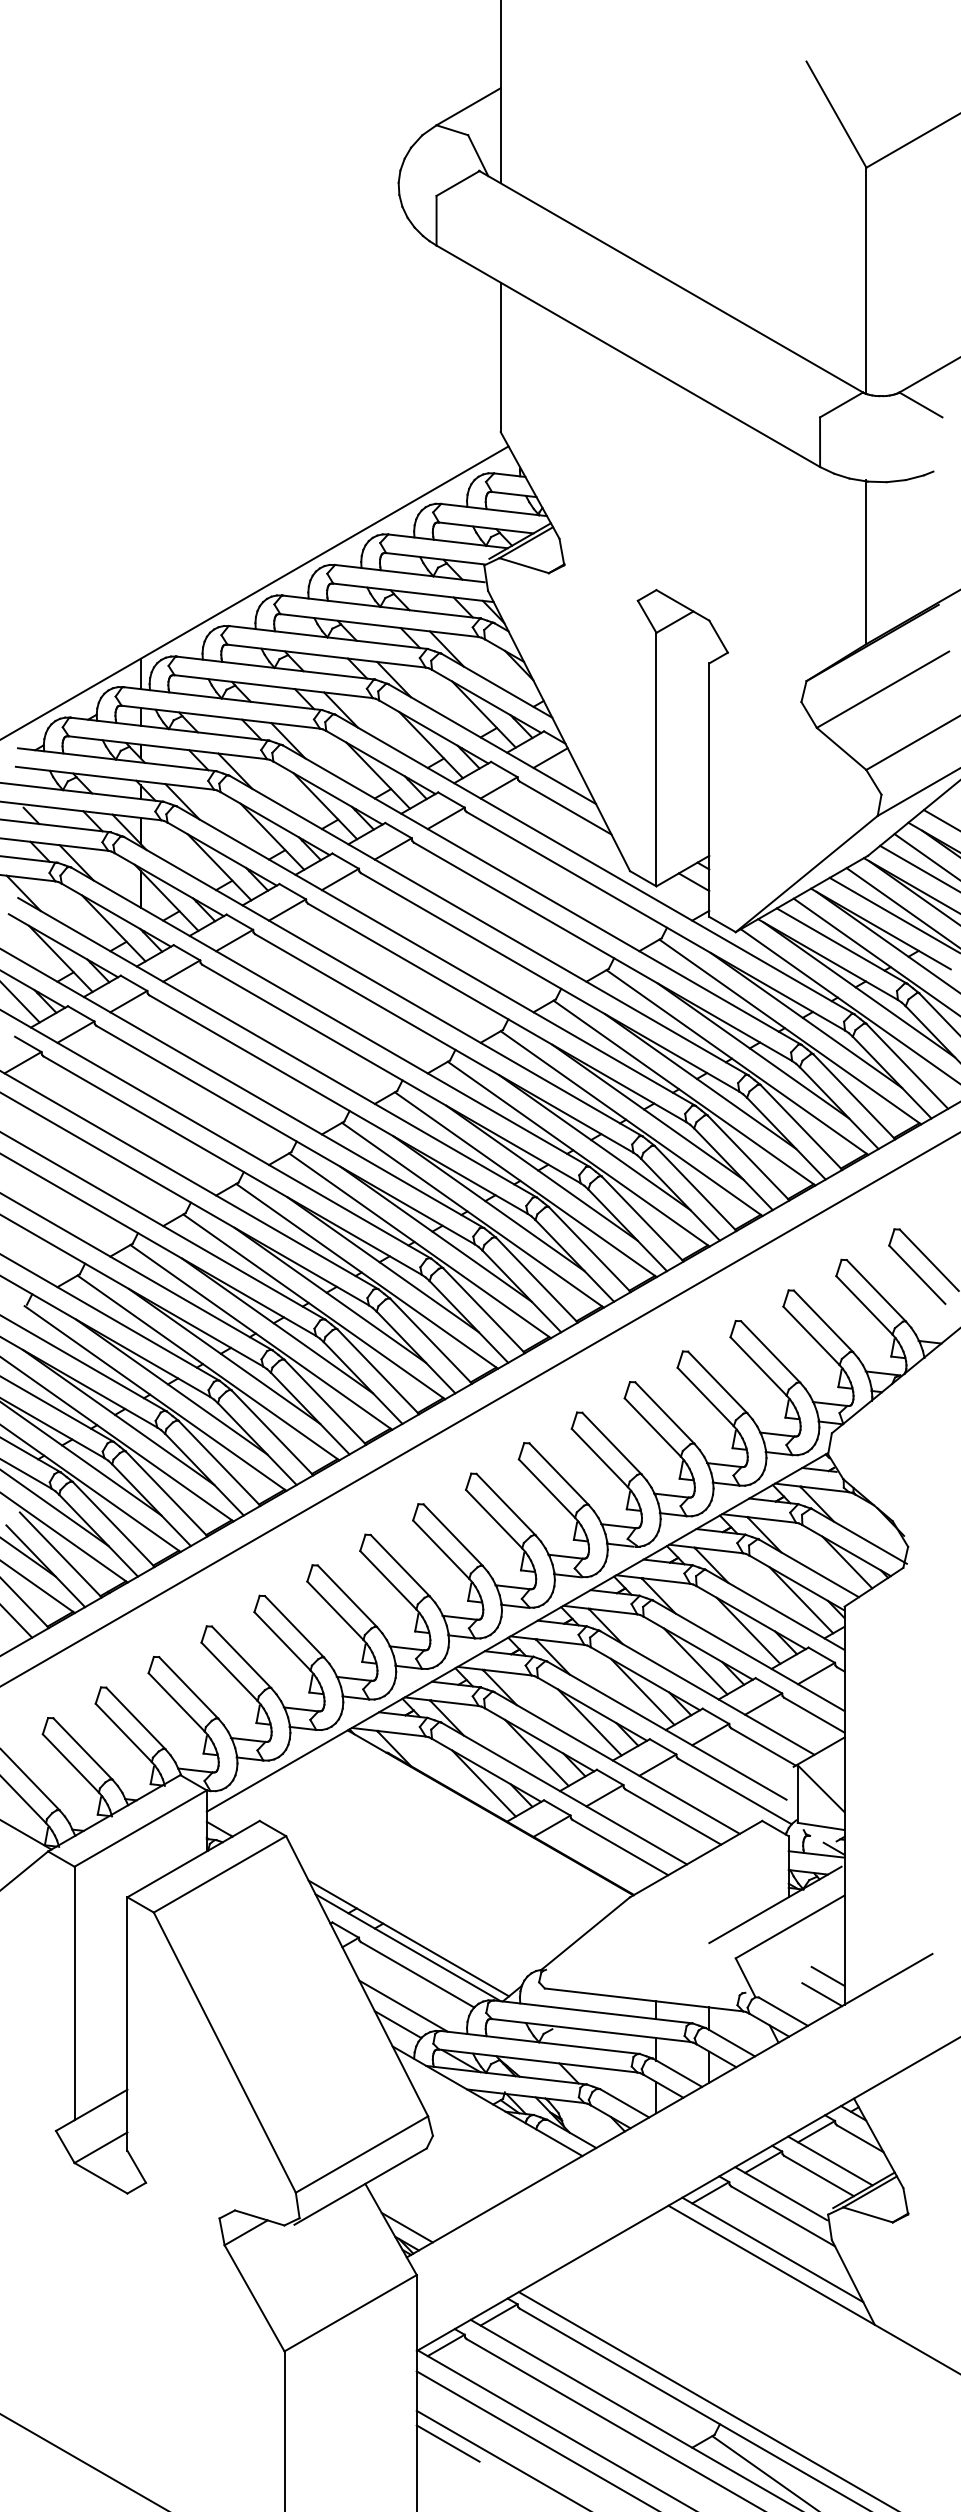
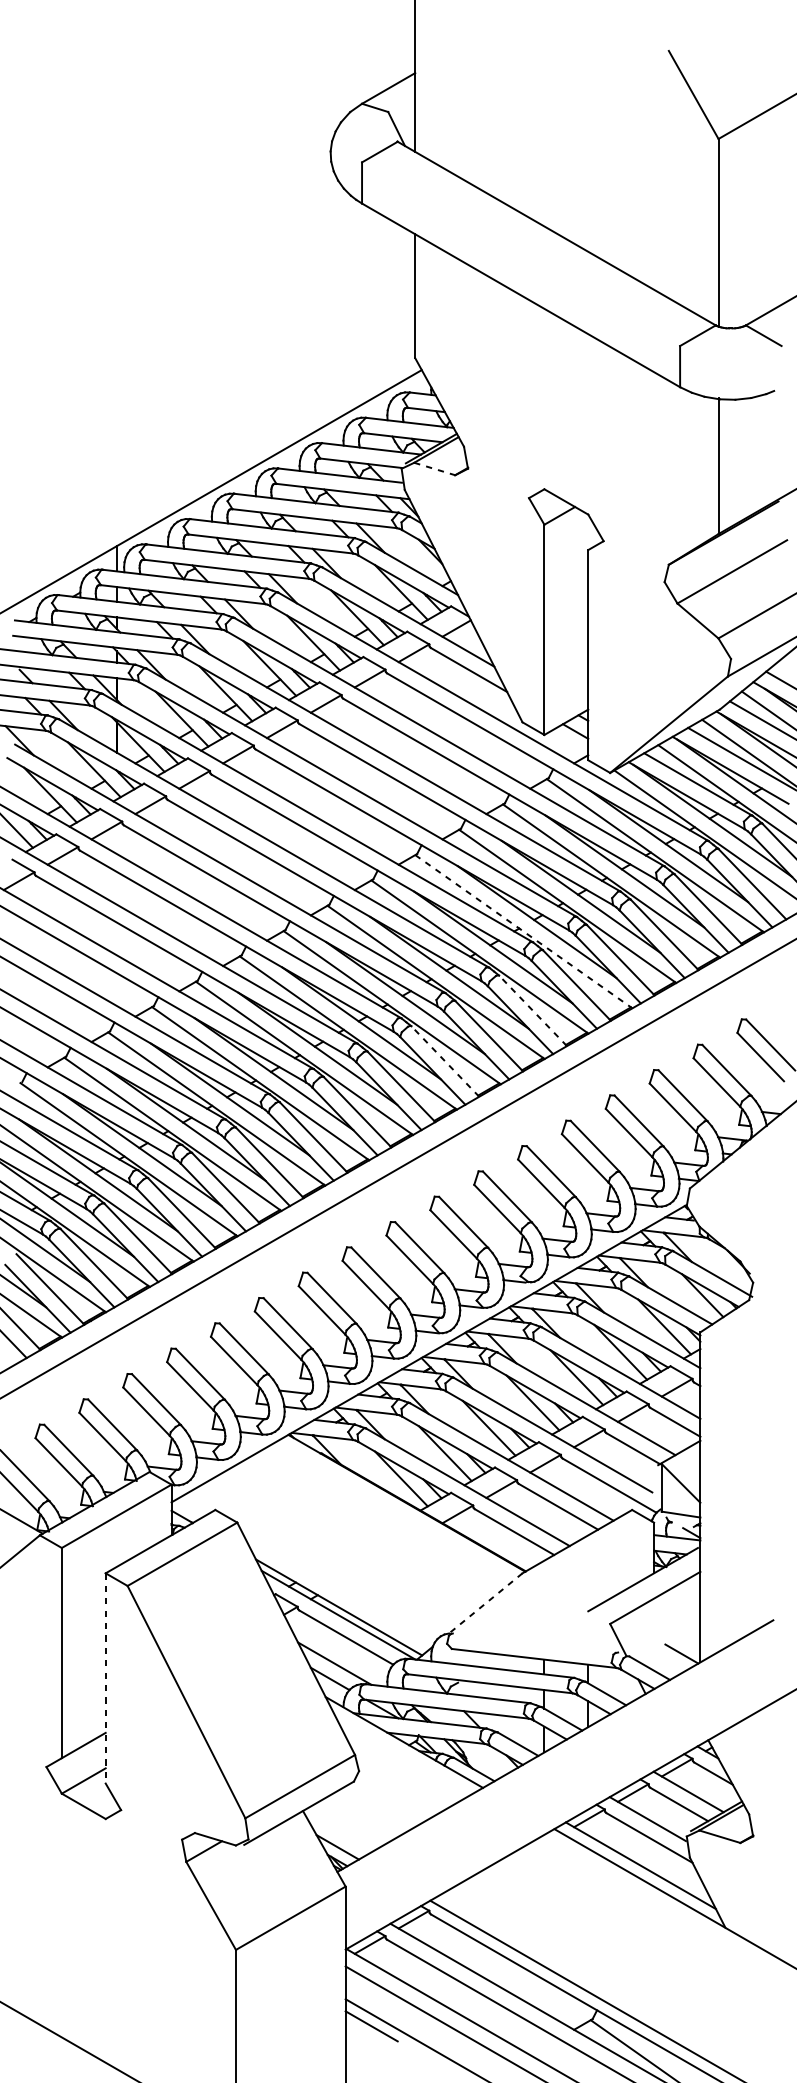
line: (524, 565) -> (434, 468), solid -> dashed
line: (632, 1123) -> (524, 931), solid -> dashed
line: (642, 1218) -> (532, 1010), solid -> dashed
line: (536, 1279) -> (444, 1060), solid -> dashed
line: (585, 1933) -> (485, 1603), solid -> dashed
line: (827, 1975) -> (686, 1638), removed
line: (127, 2024) -> (105, 1678), solid -> dashed

